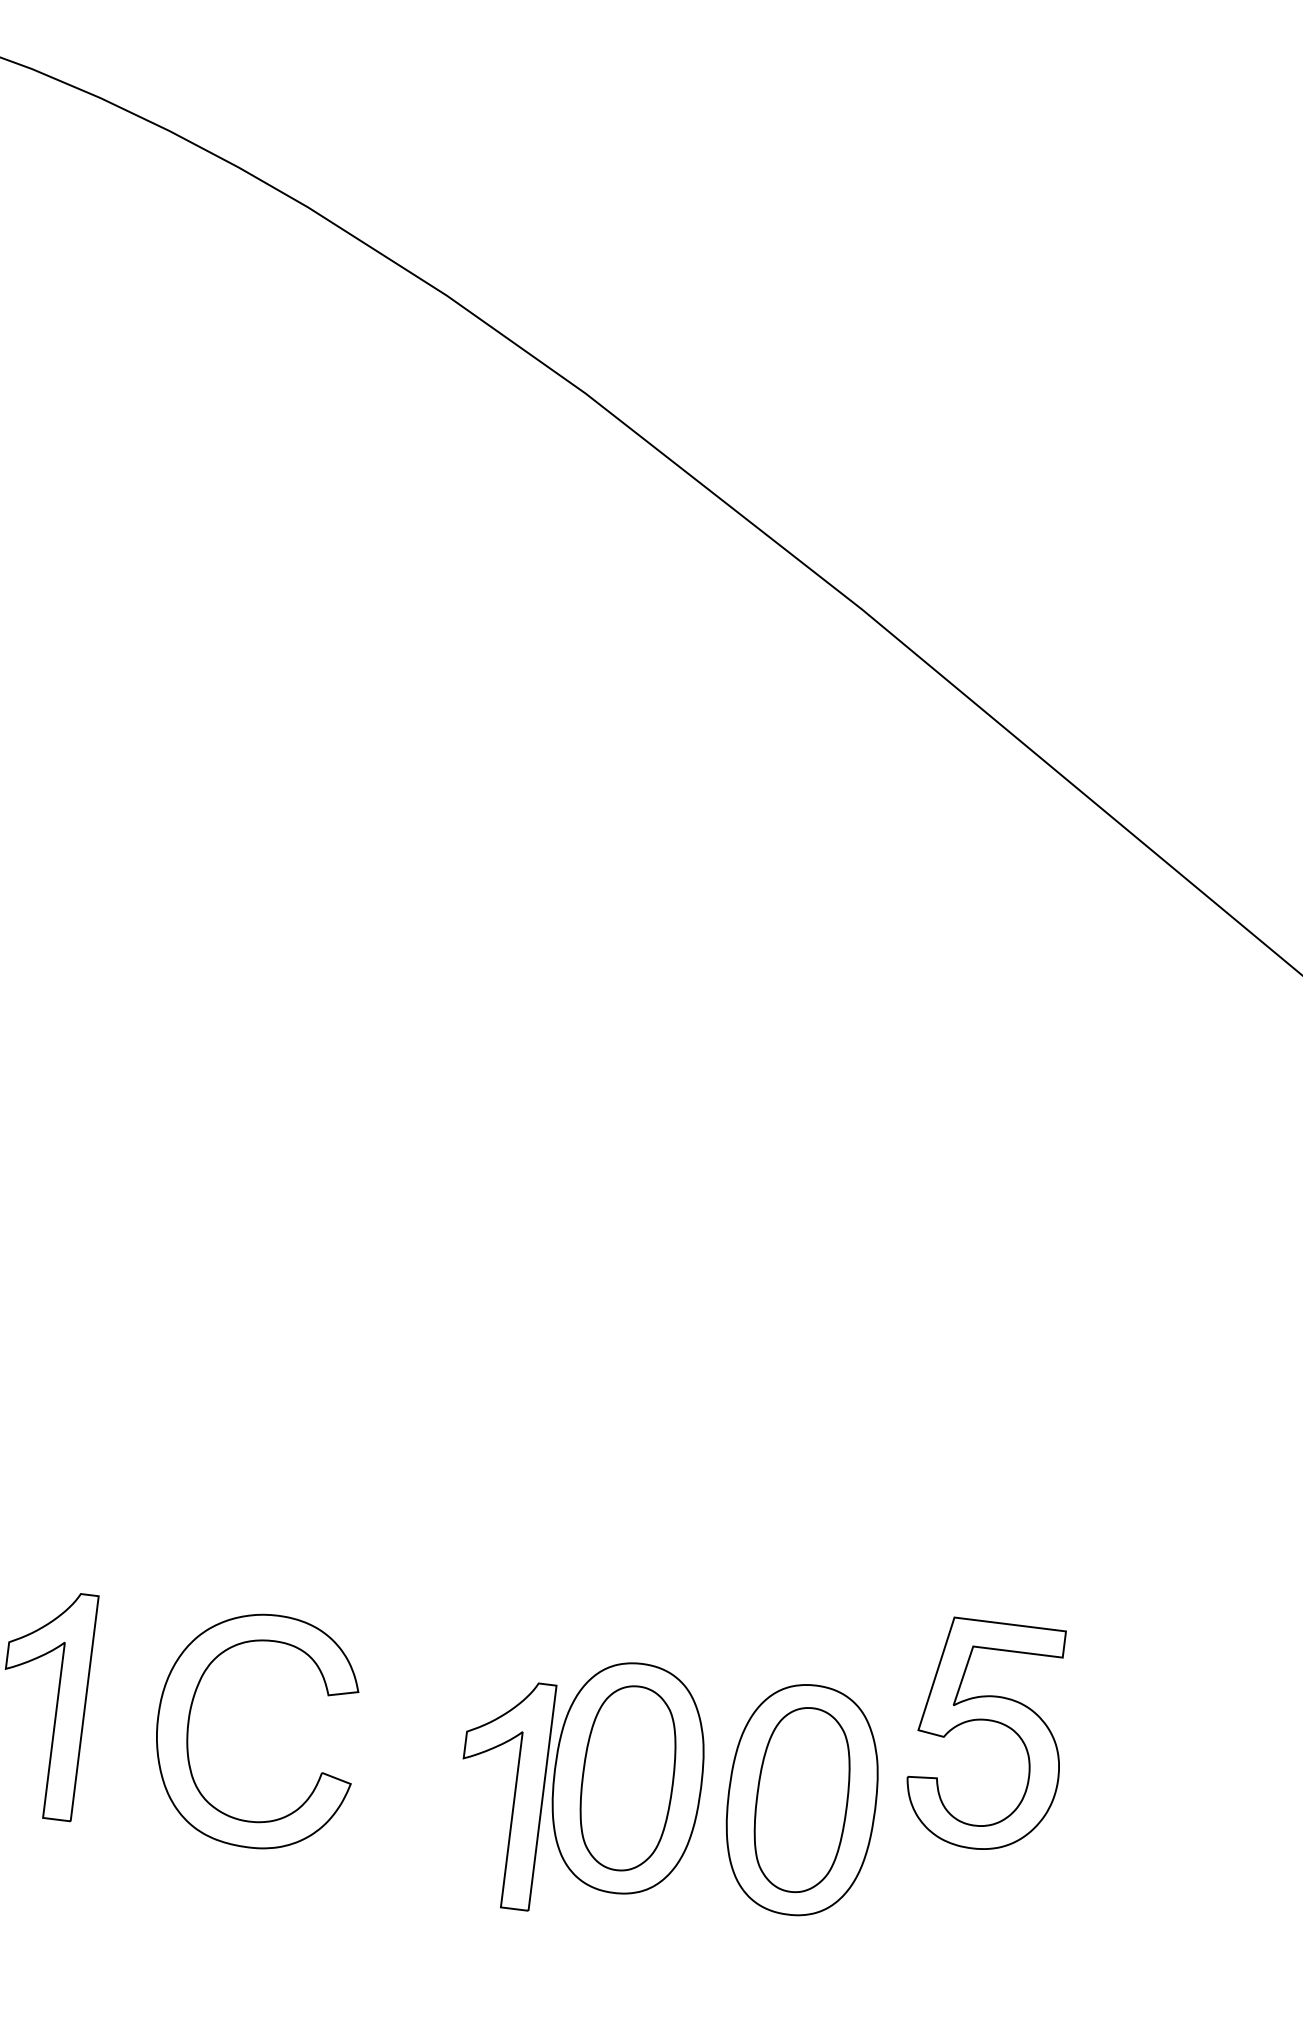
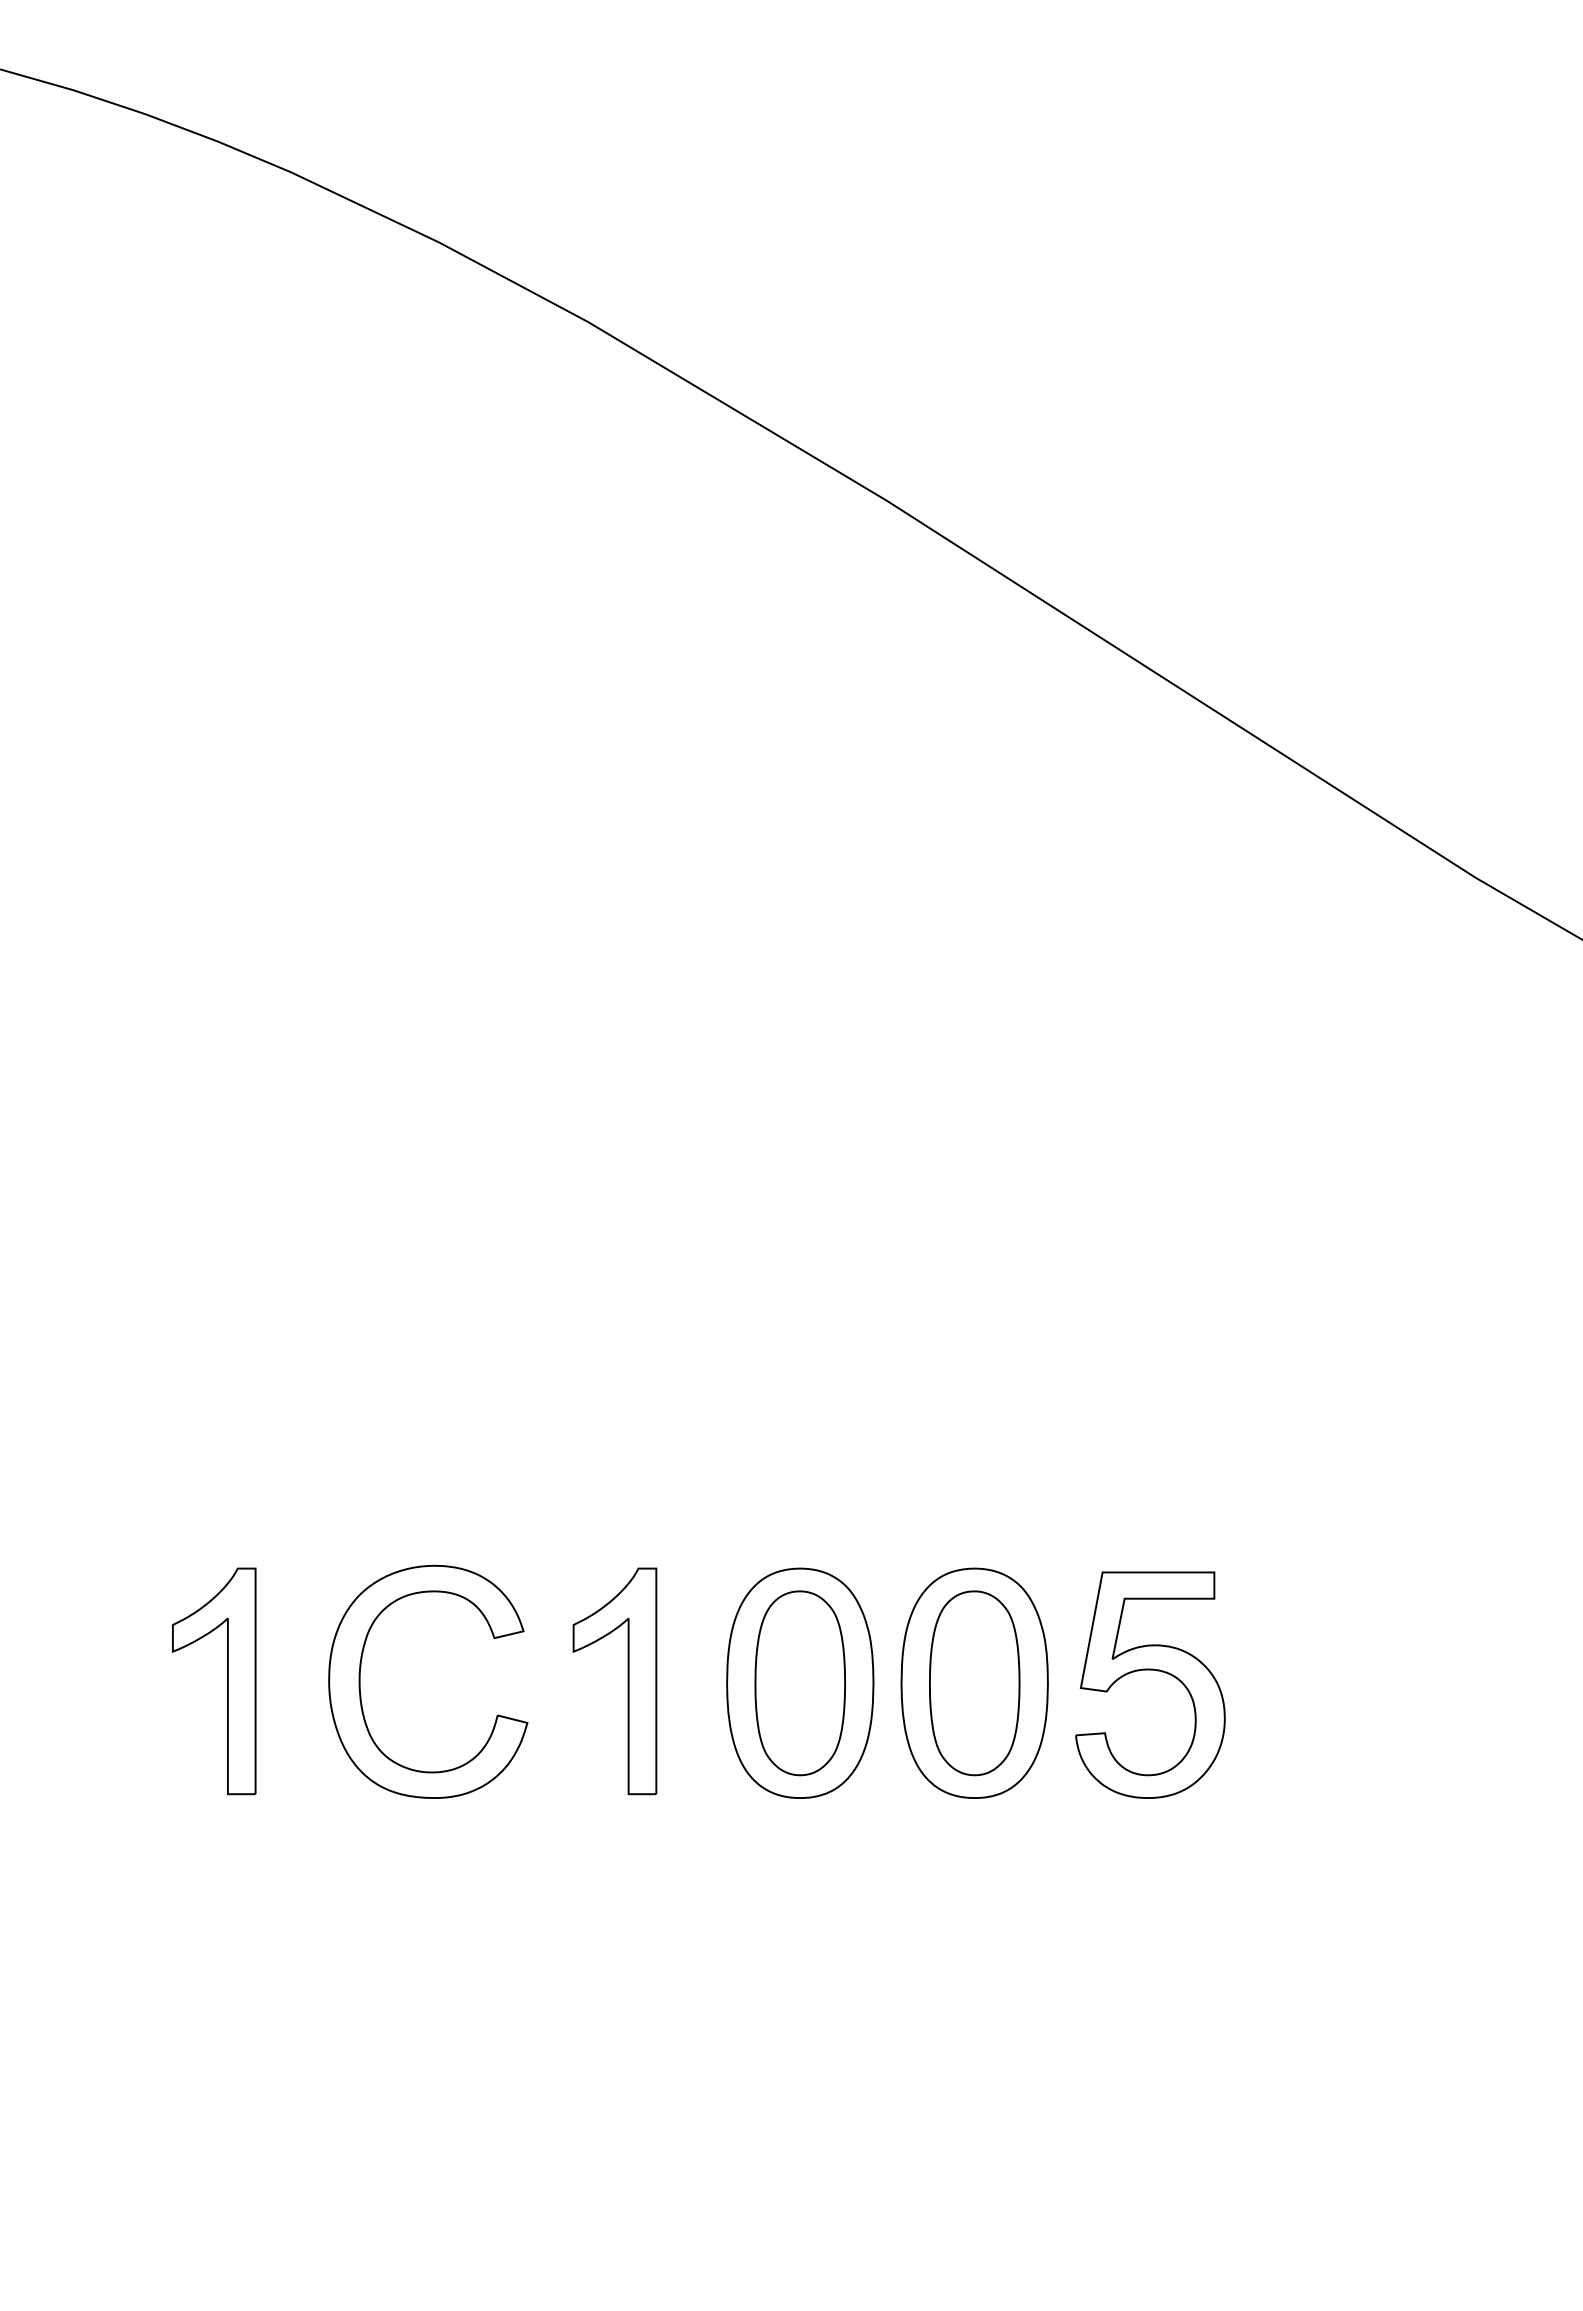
part: (990, 1721) -> (1150, 1670), moved
part: (513, 1794) -> (627, 1681), moved

